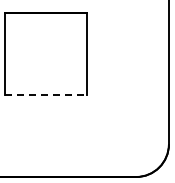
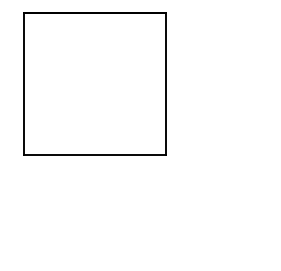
line: (46, 95) -> (95, 155), dashed -> solid

